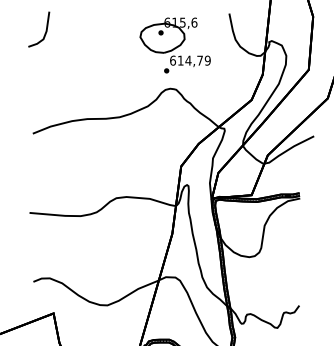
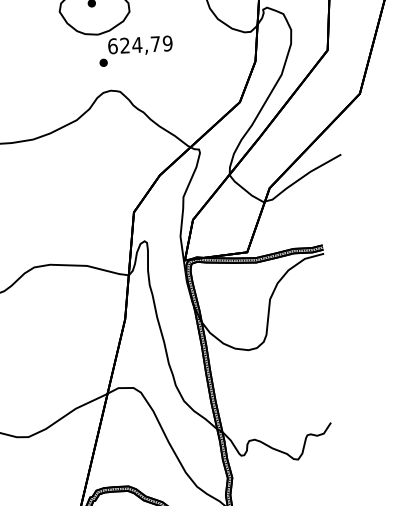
text: (180, 60) -> (124, 45), 614,79 -> 624,79

